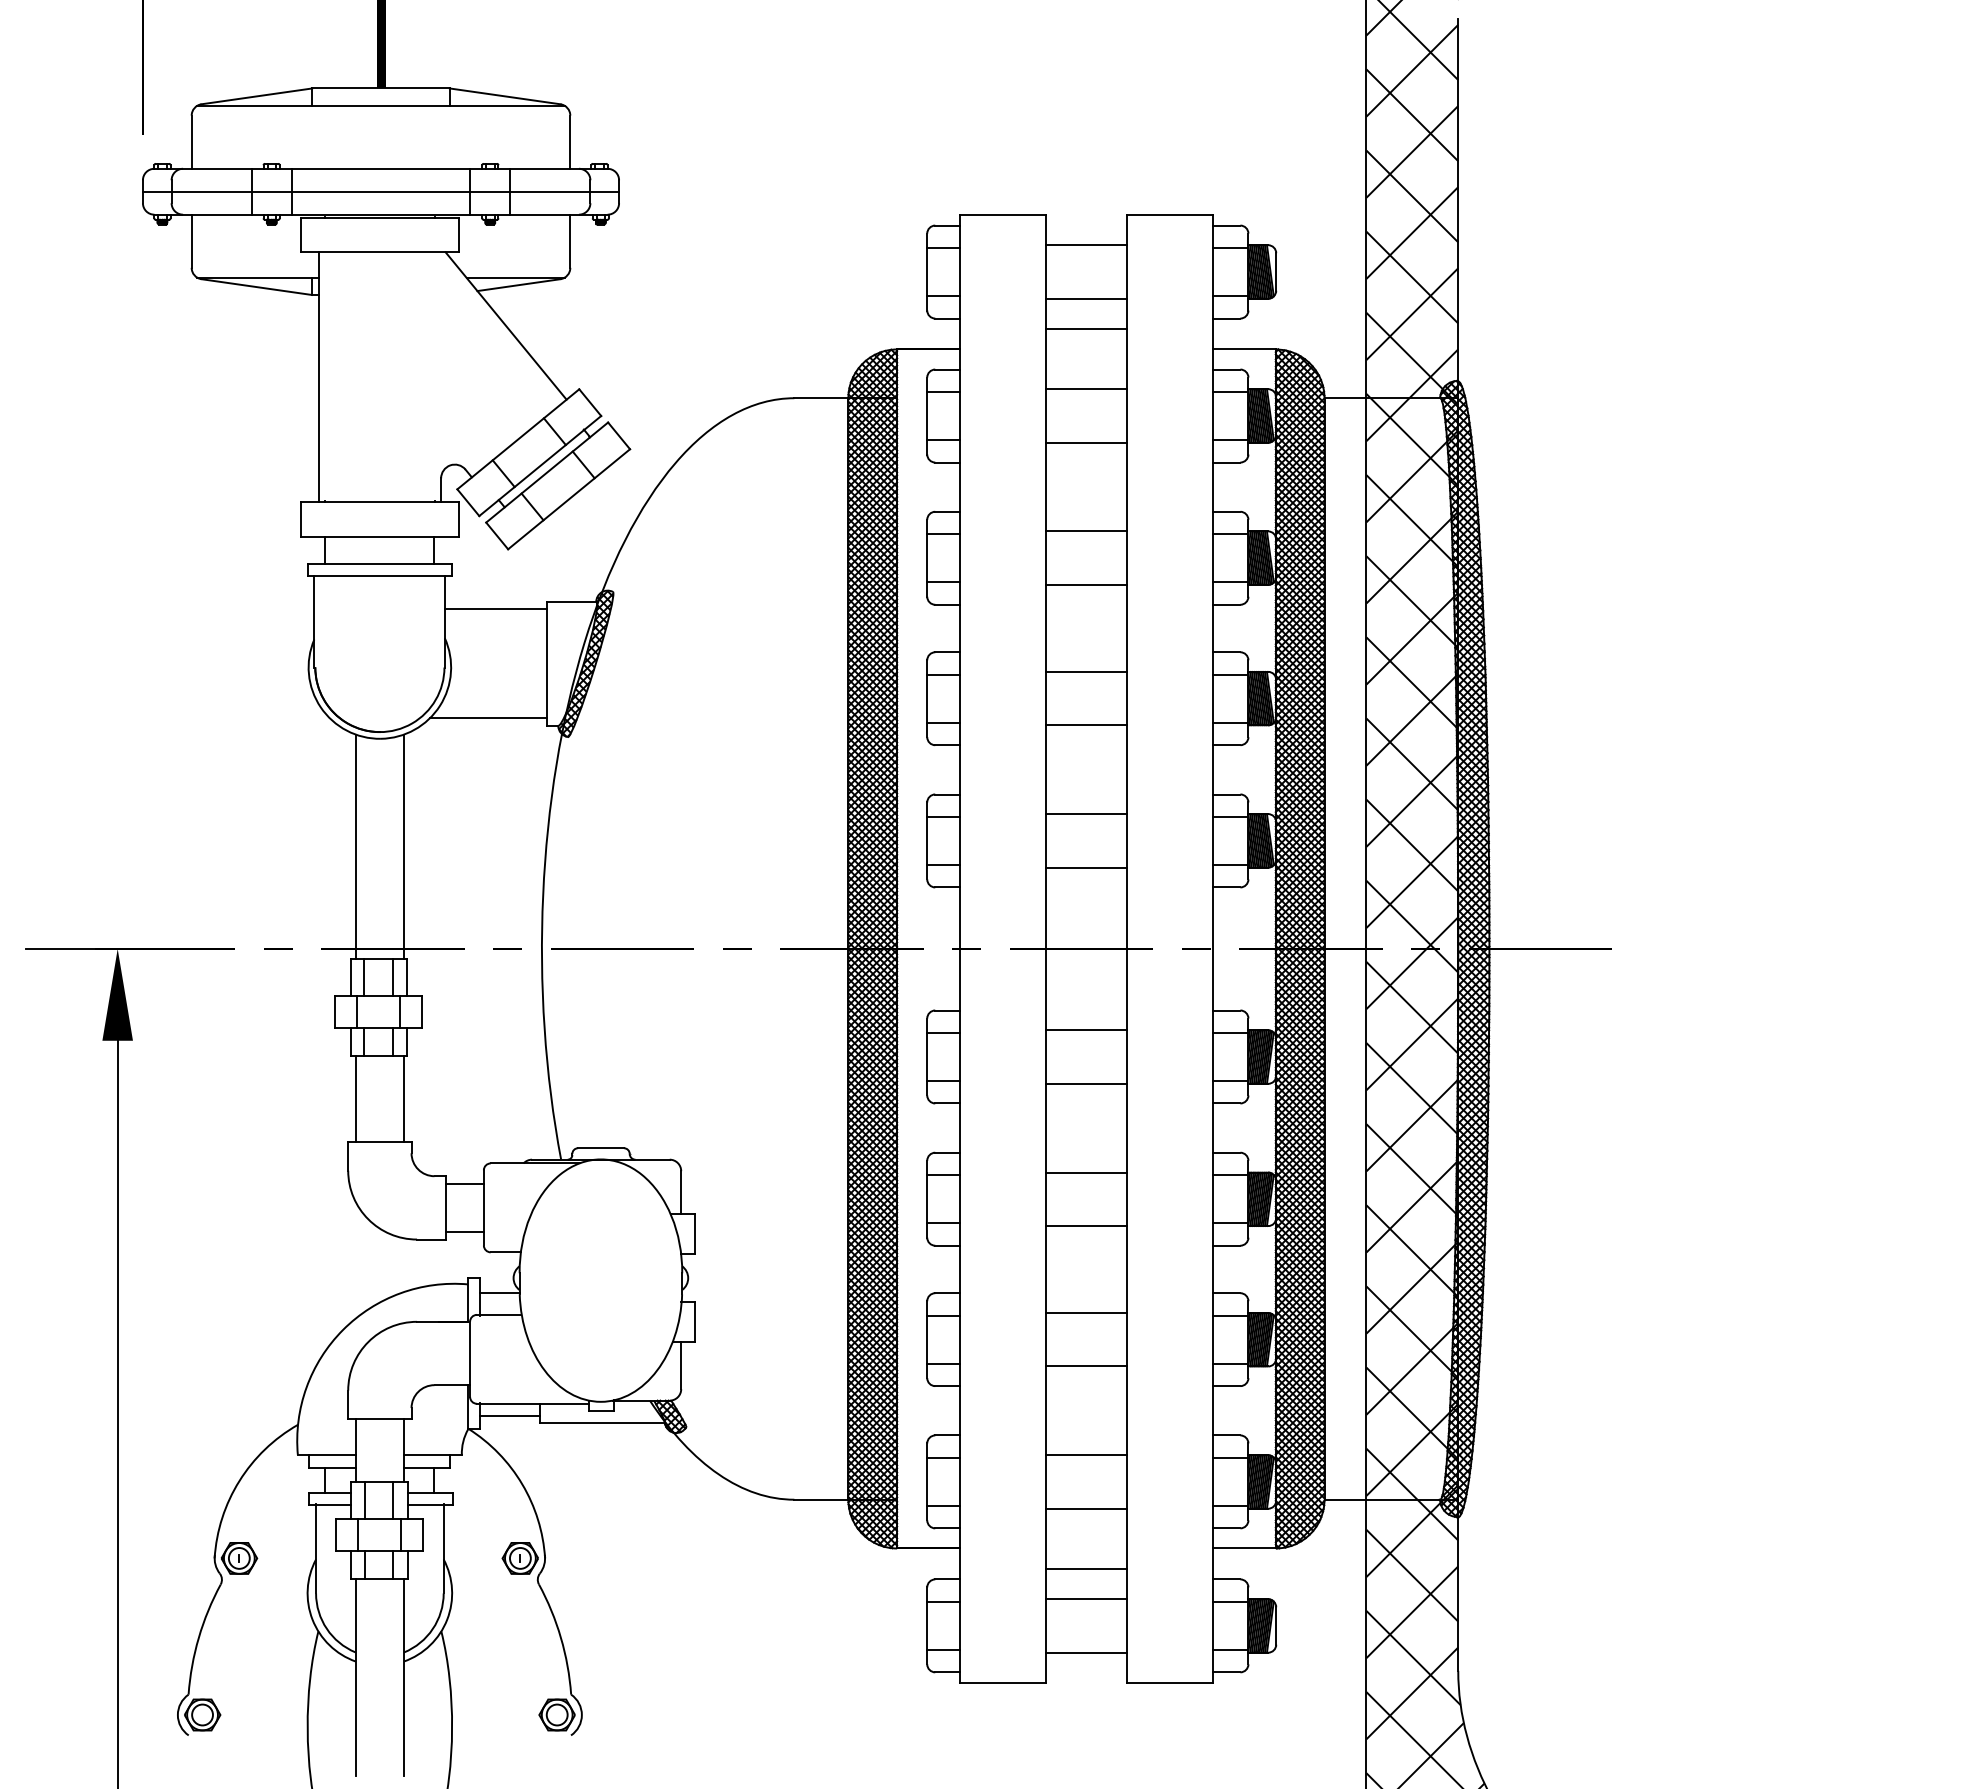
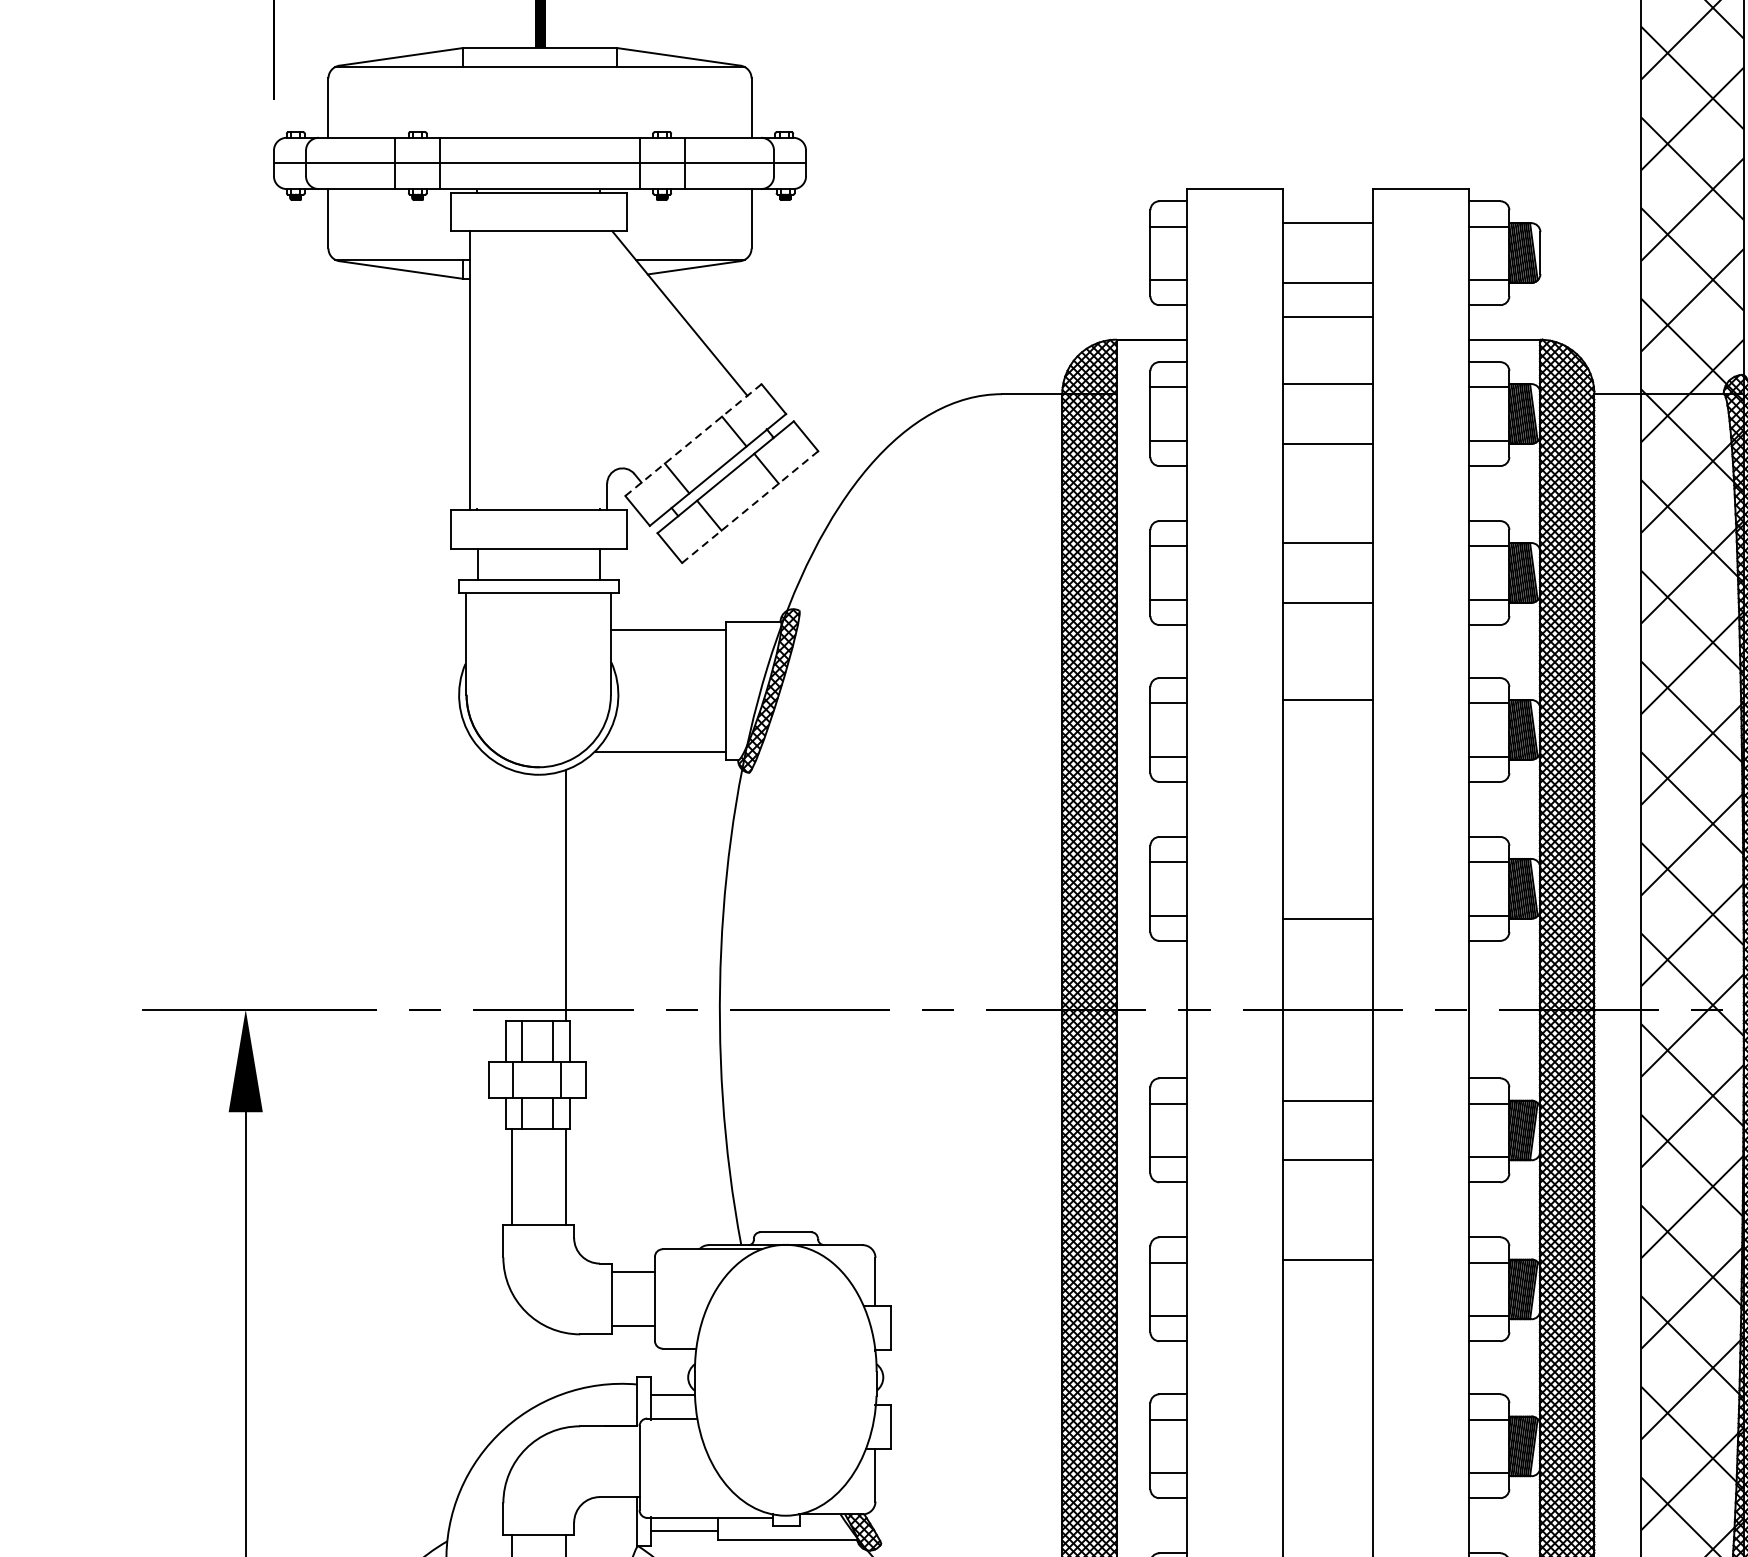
line: (518, 439) -> (693, 440), solid -> dashed
line: (569, 499) -> (750, 507), solid -> dashed
line: (1086, 725) -> (1328, 759), removed
line: (1086, 814) -> (1328, 859), removed
line: (355, 846) -> (511, 895), removed
line: (1086, 1226) -> (1328, 1319), removed
line: (1086, 1313) -> (1328, 1417), removed
line: (1086, 1366) -> (1328, 1476), removed

